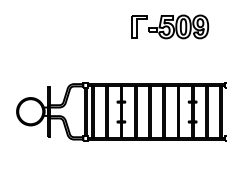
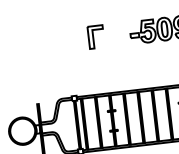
part: (139, 26) -> (96, 36), moved

